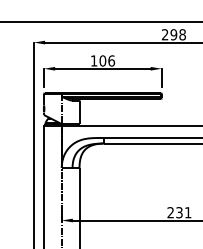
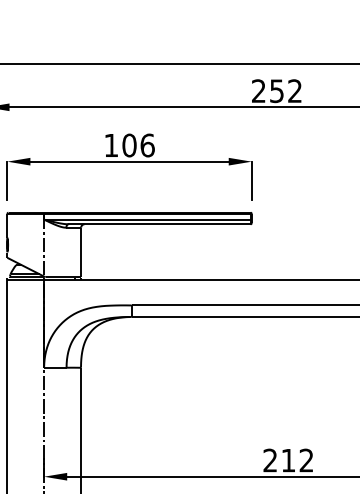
text: (177, 34) -> (284, 90), 298 -> 252
text: (183, 212) -> (296, 460), 231 -> 212

